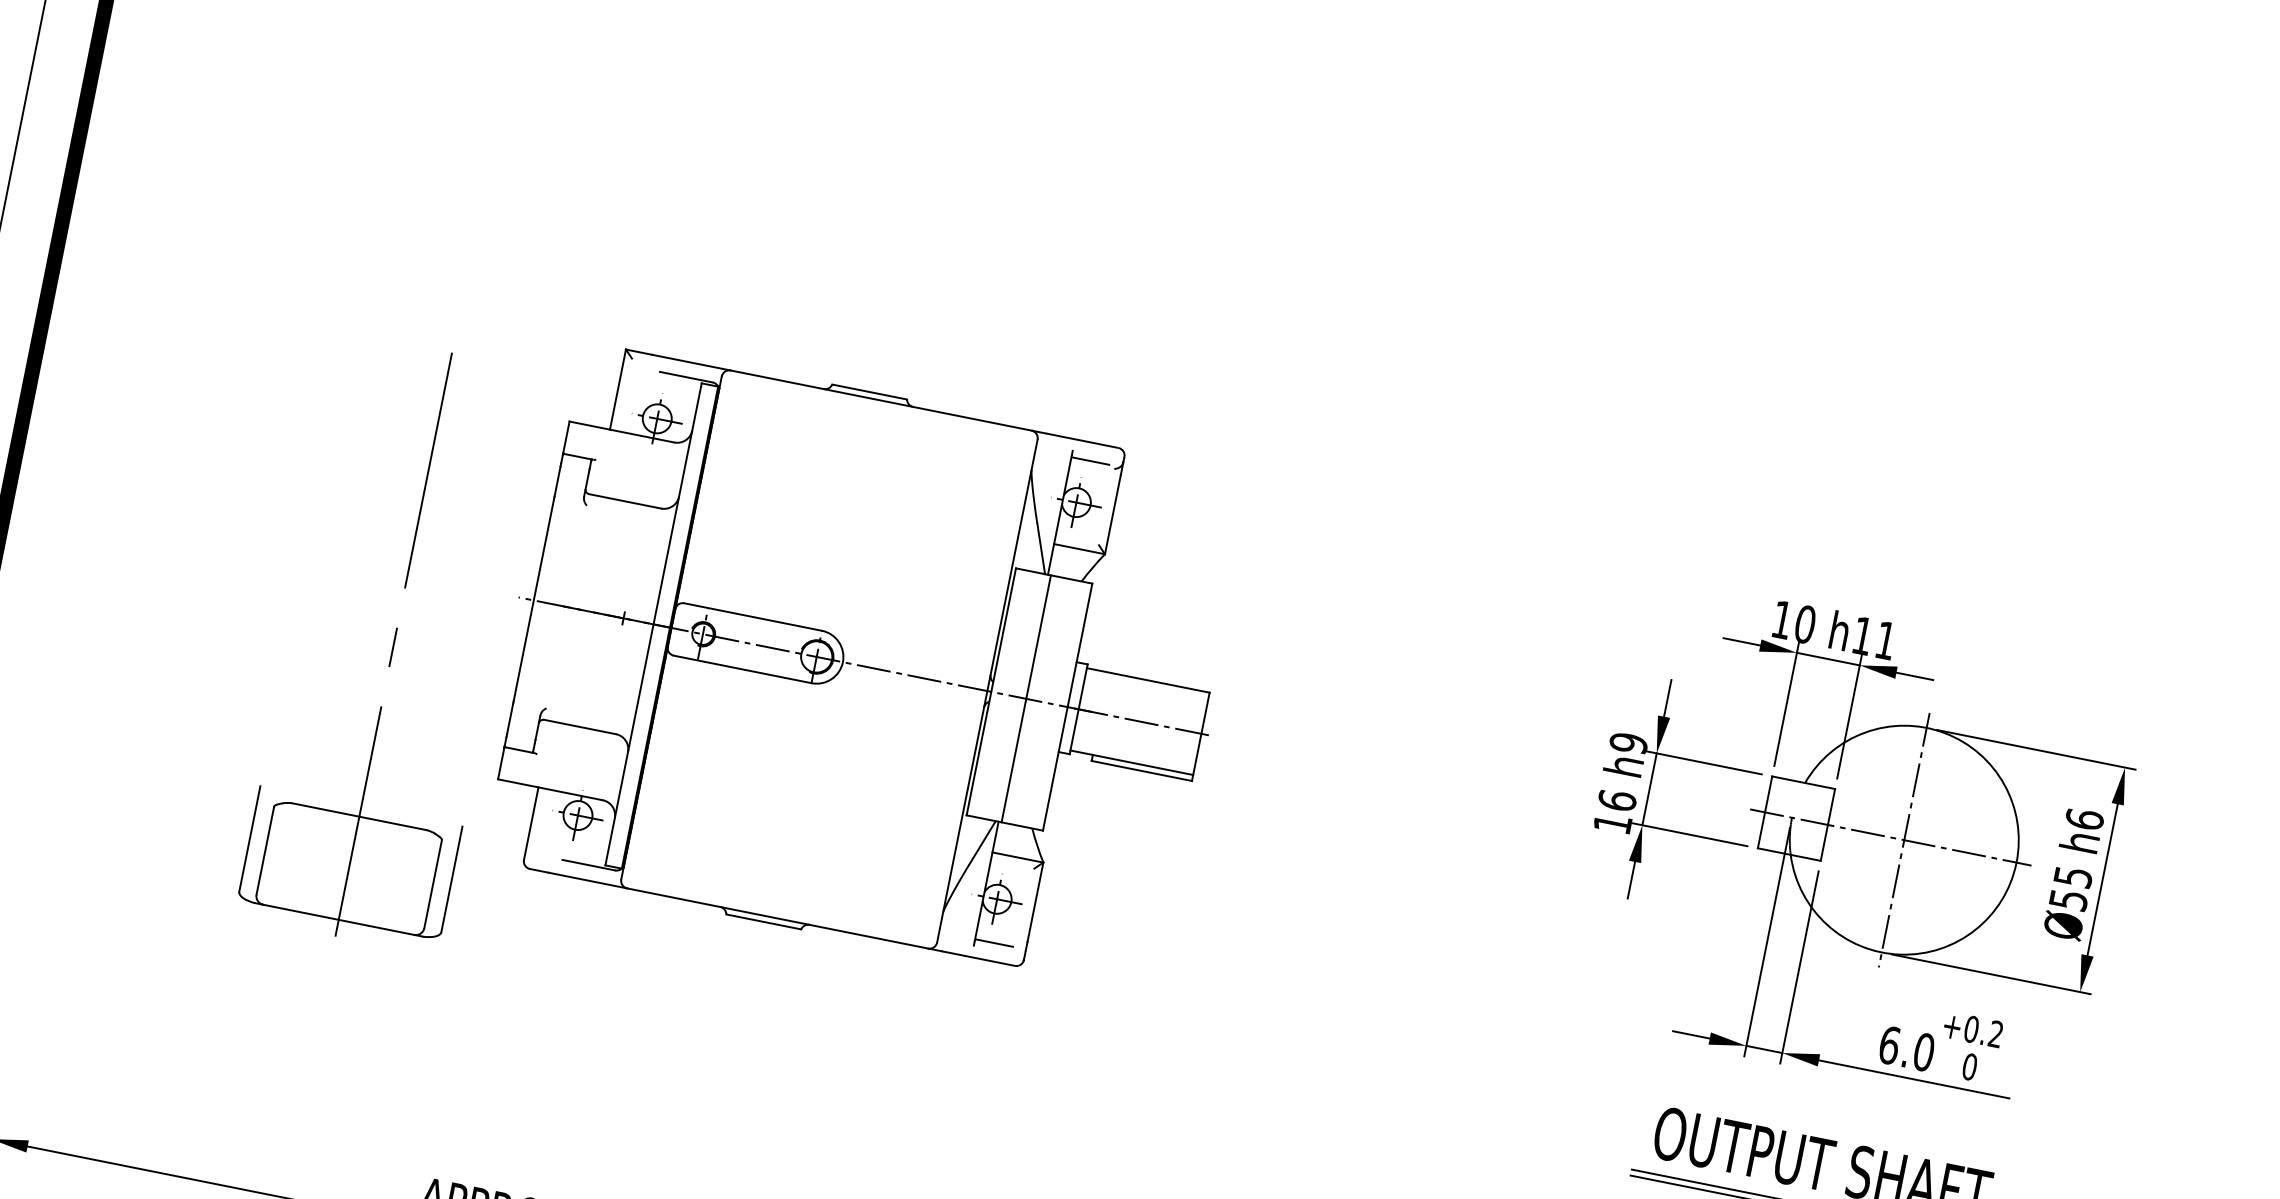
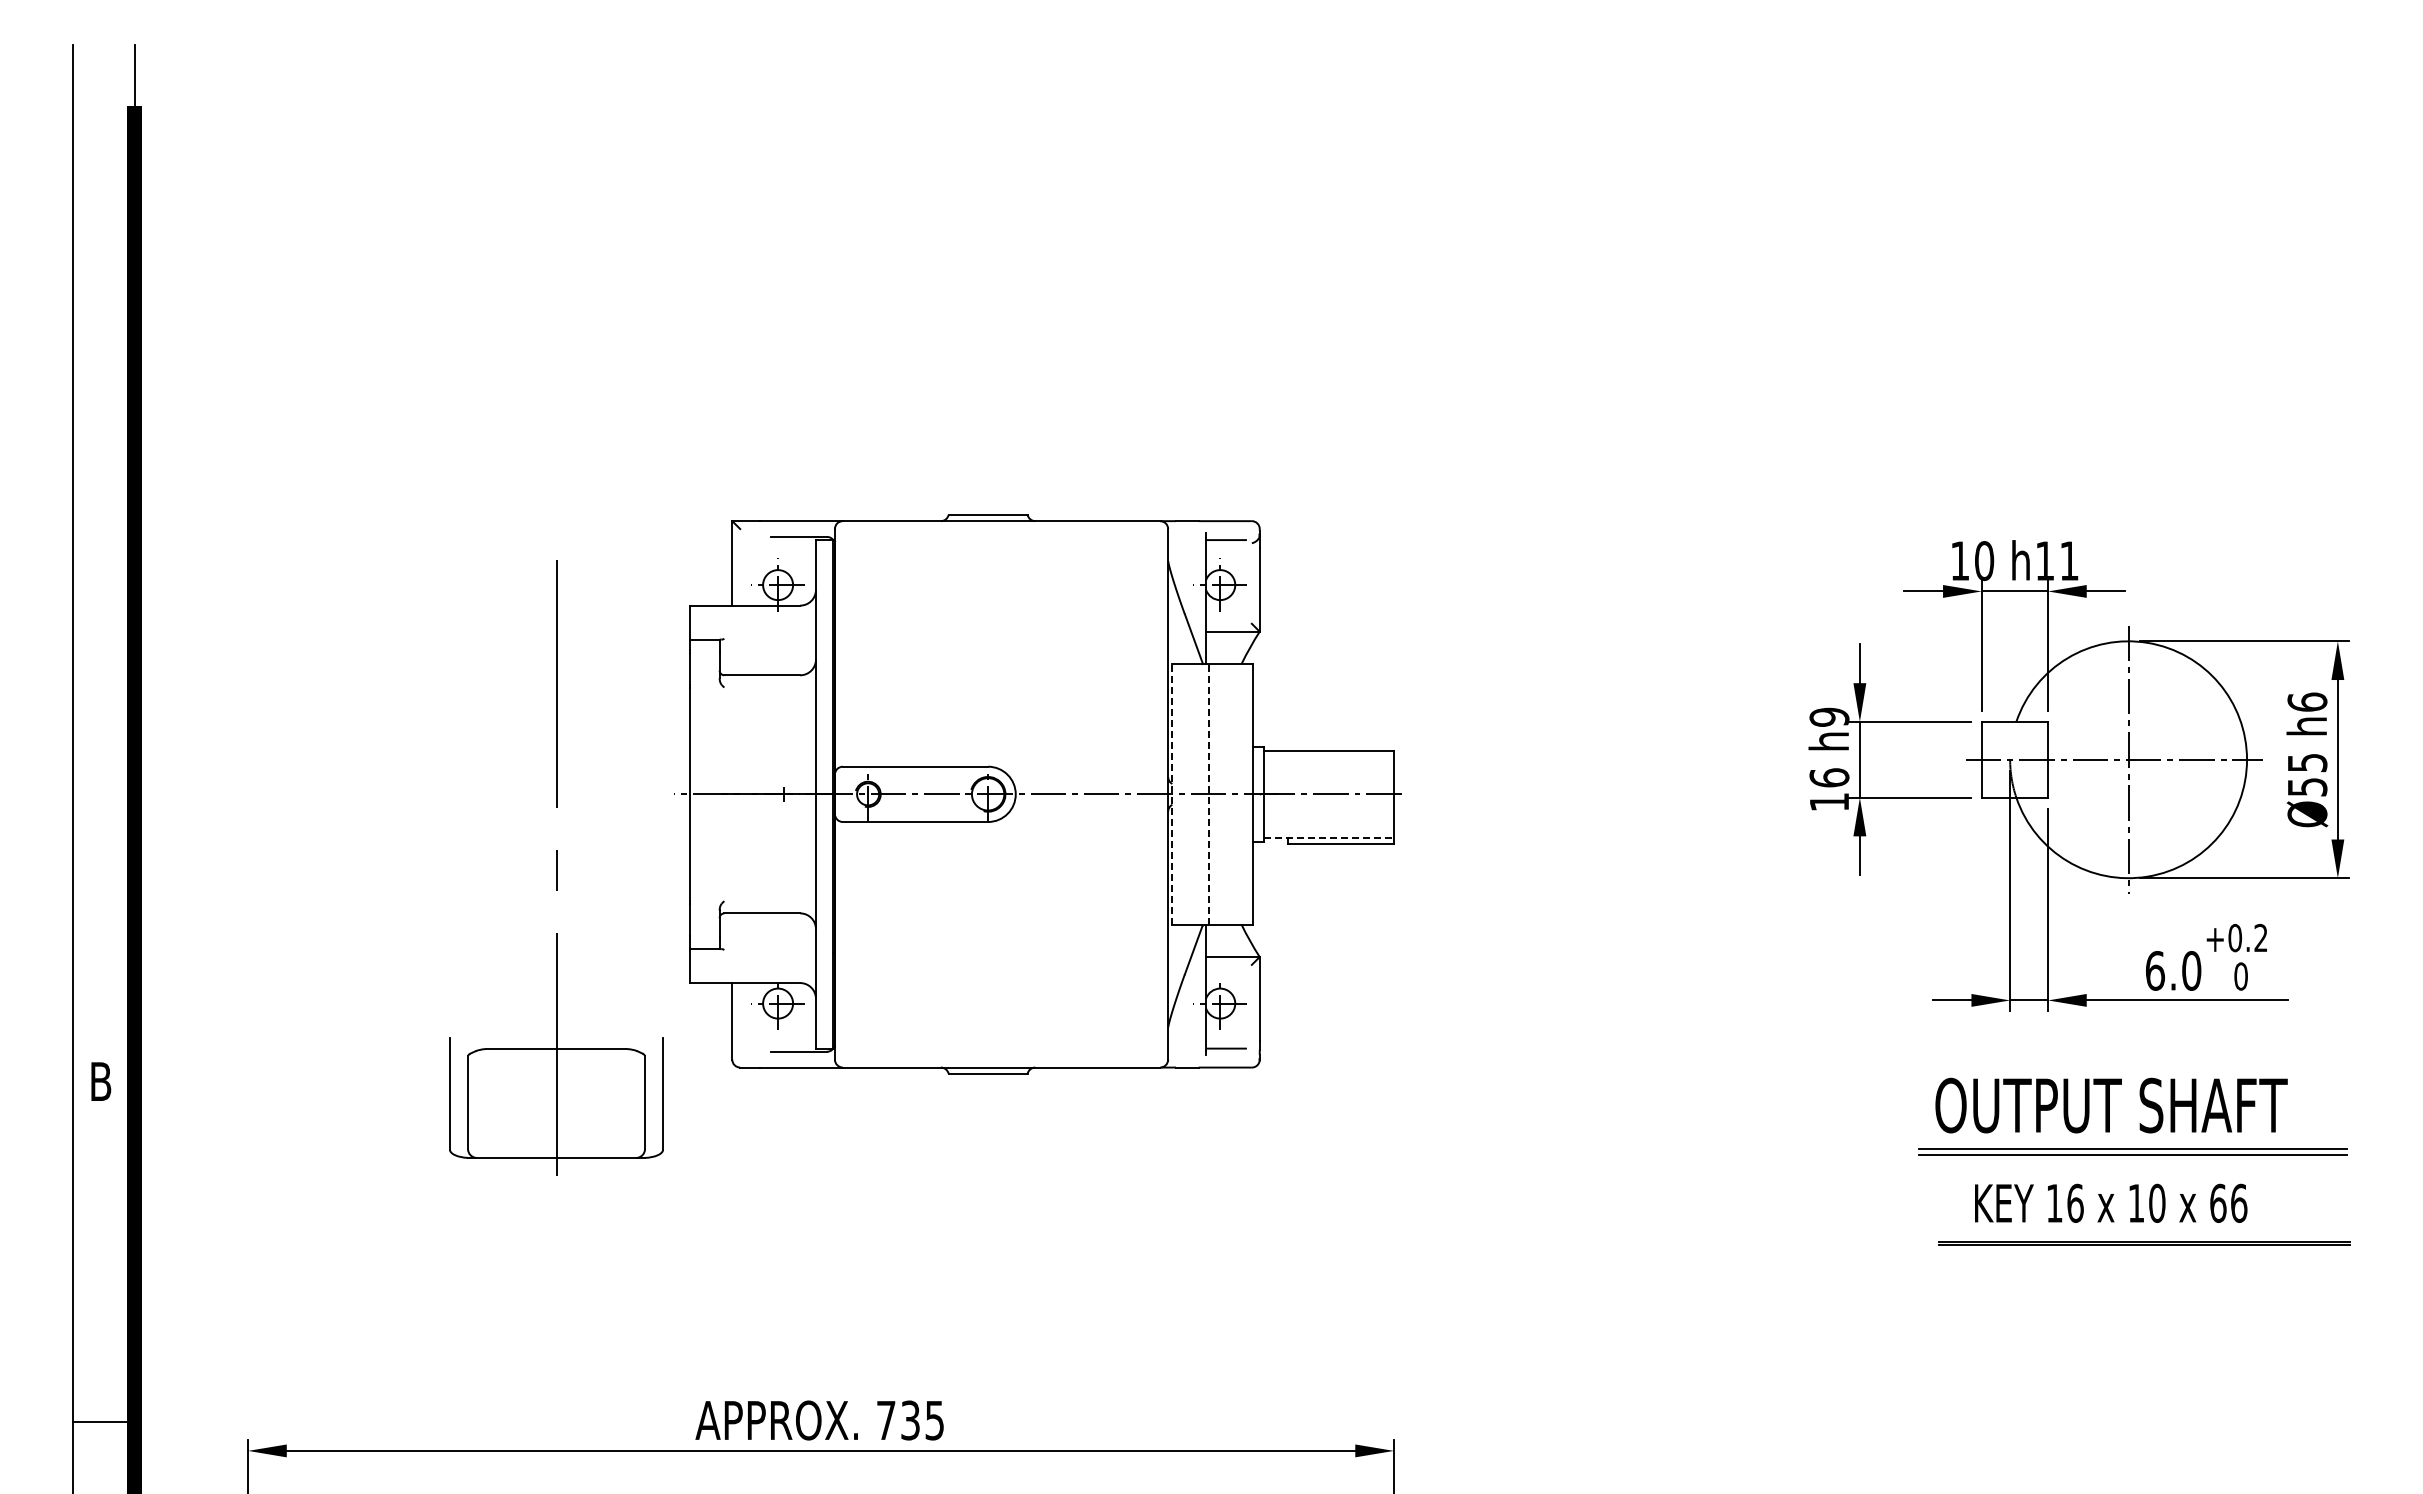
line: (991, 691) -> (1172, 793), solid -> dashed
line: (1026, 698) -> (1209, 793), solid -> dashed
line: (1132, 762) -> (1329, 837), solid -> dashed

